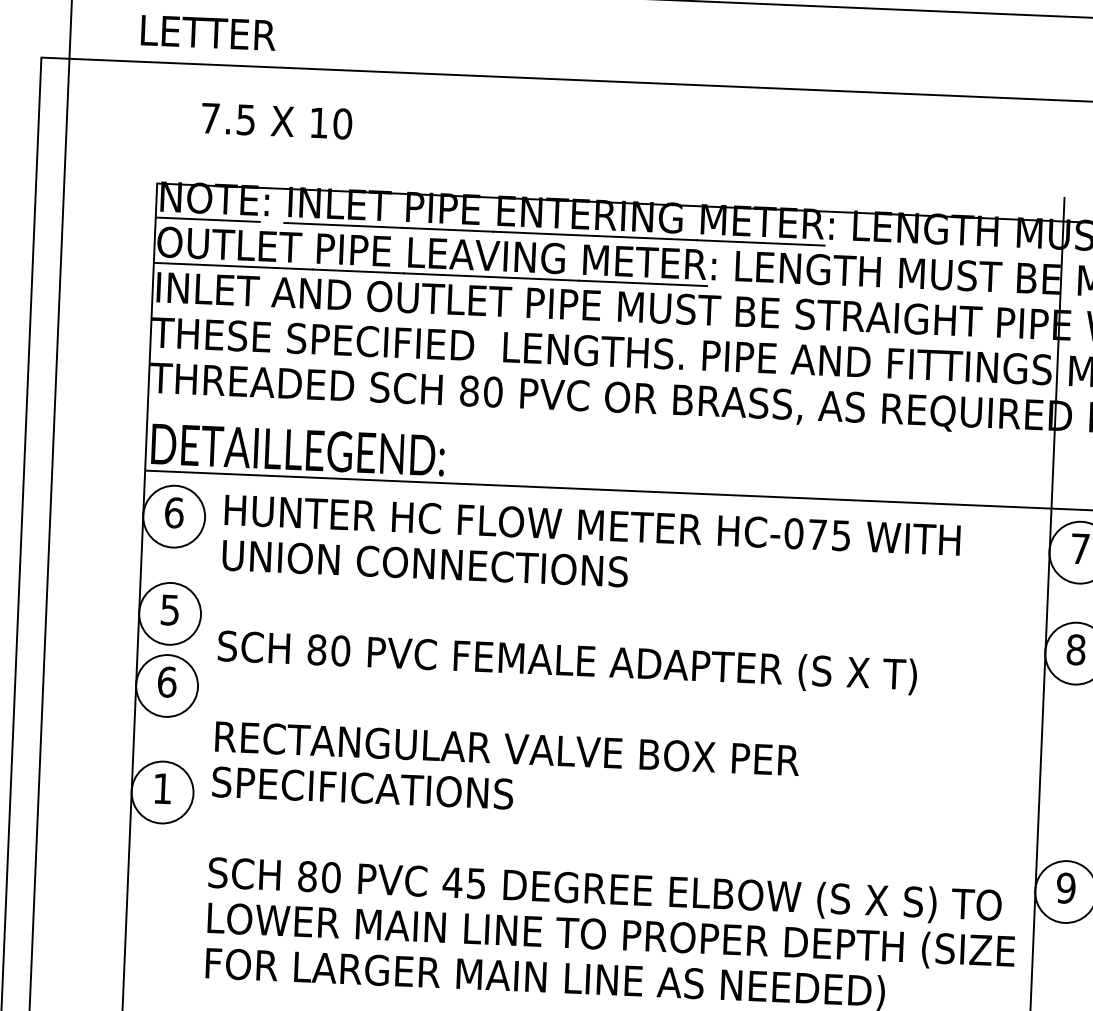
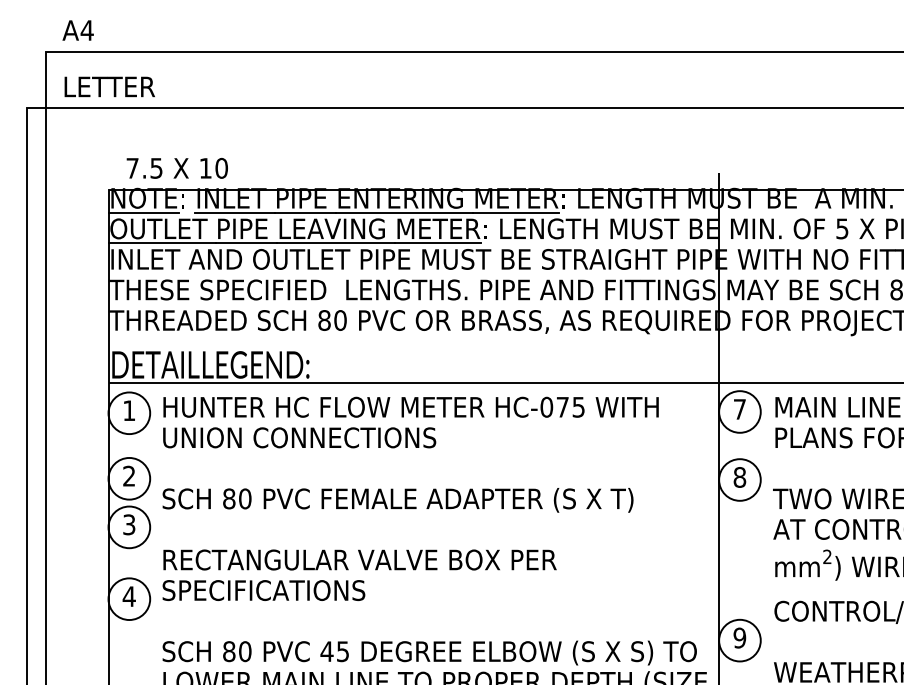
text: (208, 32) -> (109, 86), moved
text: (275, 119) -> (176, 167), moved
text: (174, 512) -> (129, 410), 6 -> 1
text: (170, 608) -> (129, 475), 5 -> 2
text: (167, 681) -> (129, 524), 6 -> 3
text: (161, 788) -> (128, 596), 1 -> 4

